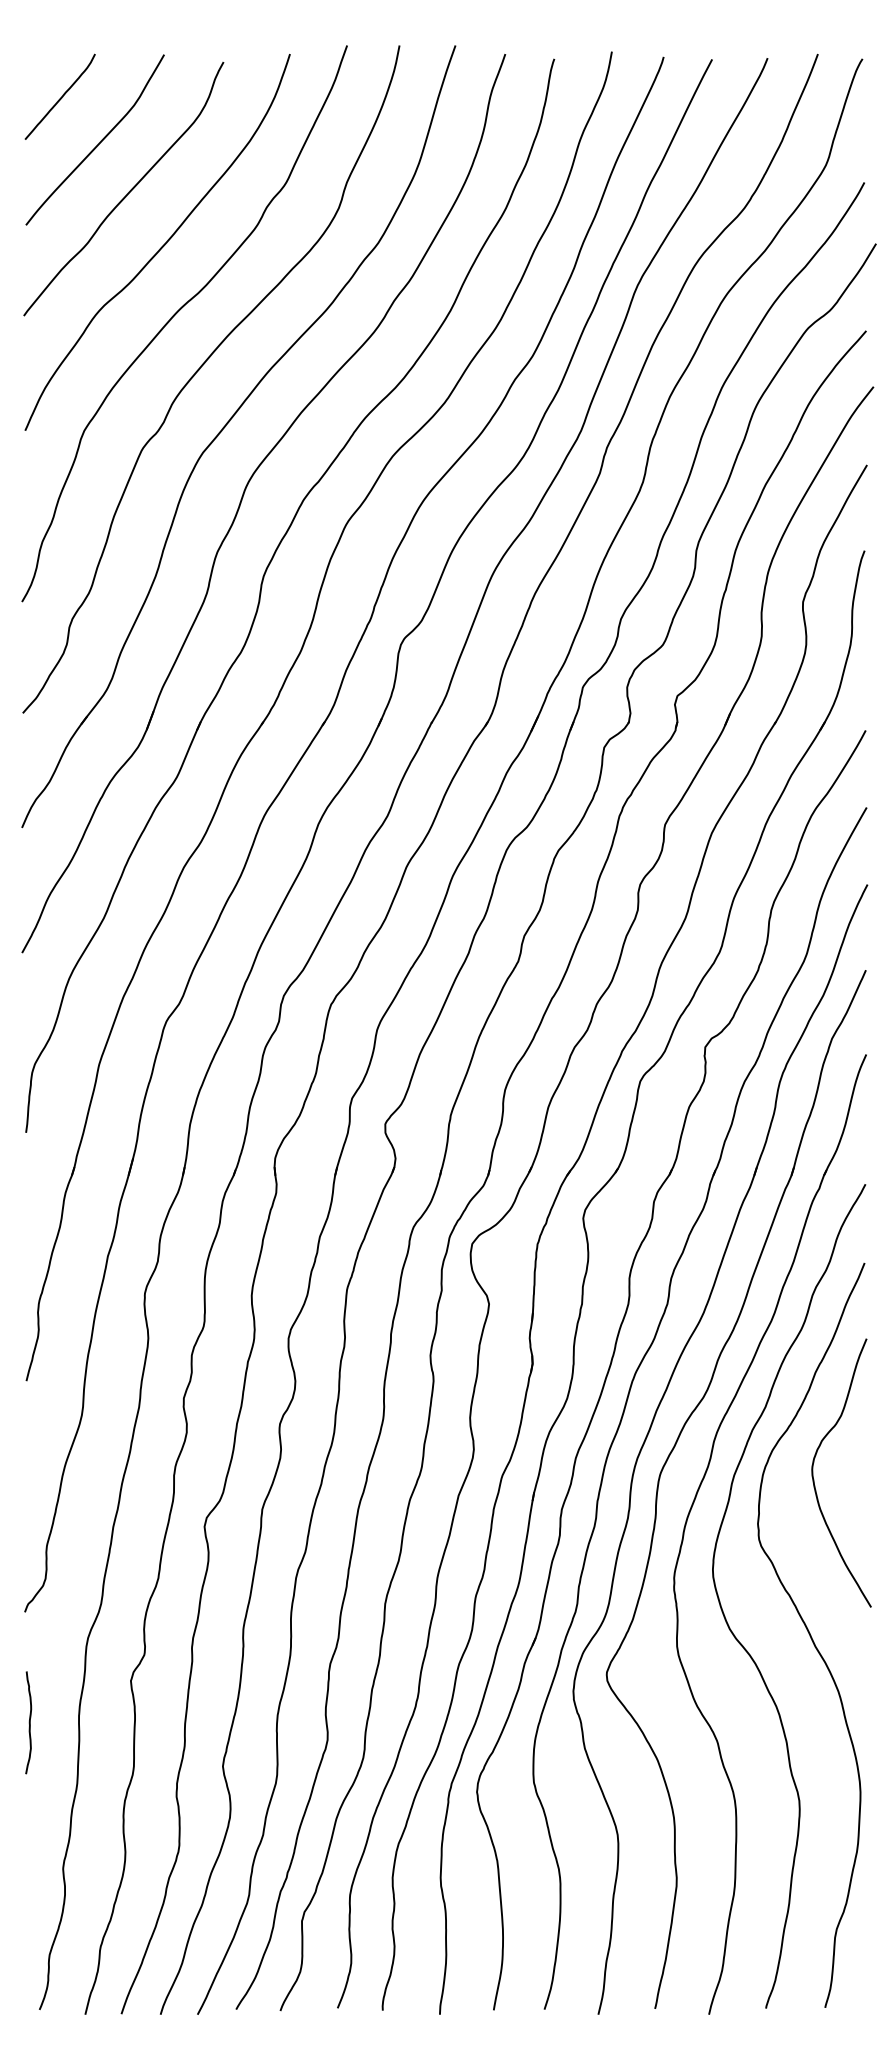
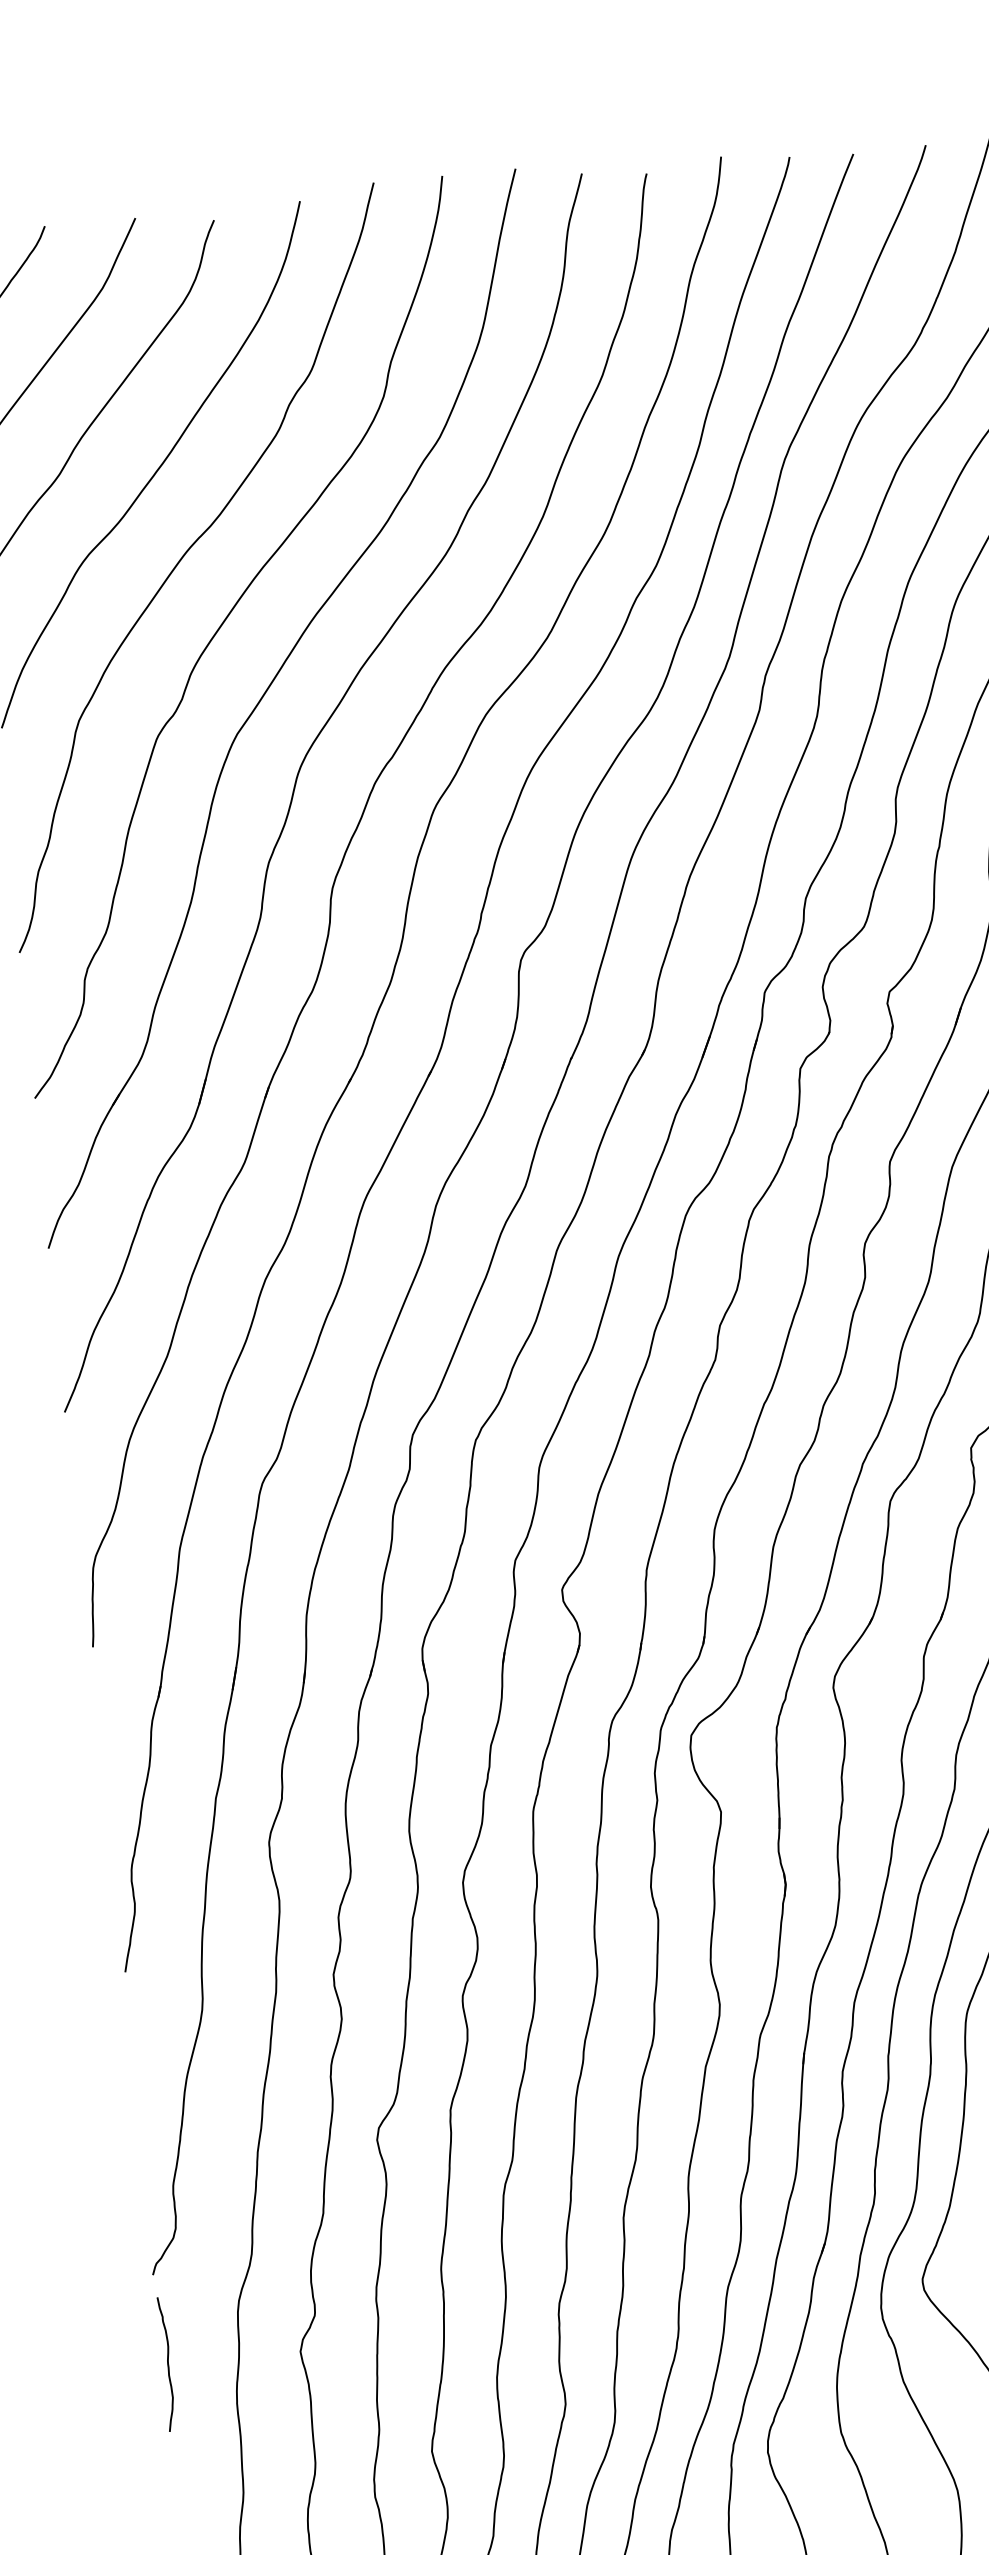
curve: (28, 1722) -> (166, 2363), moved

